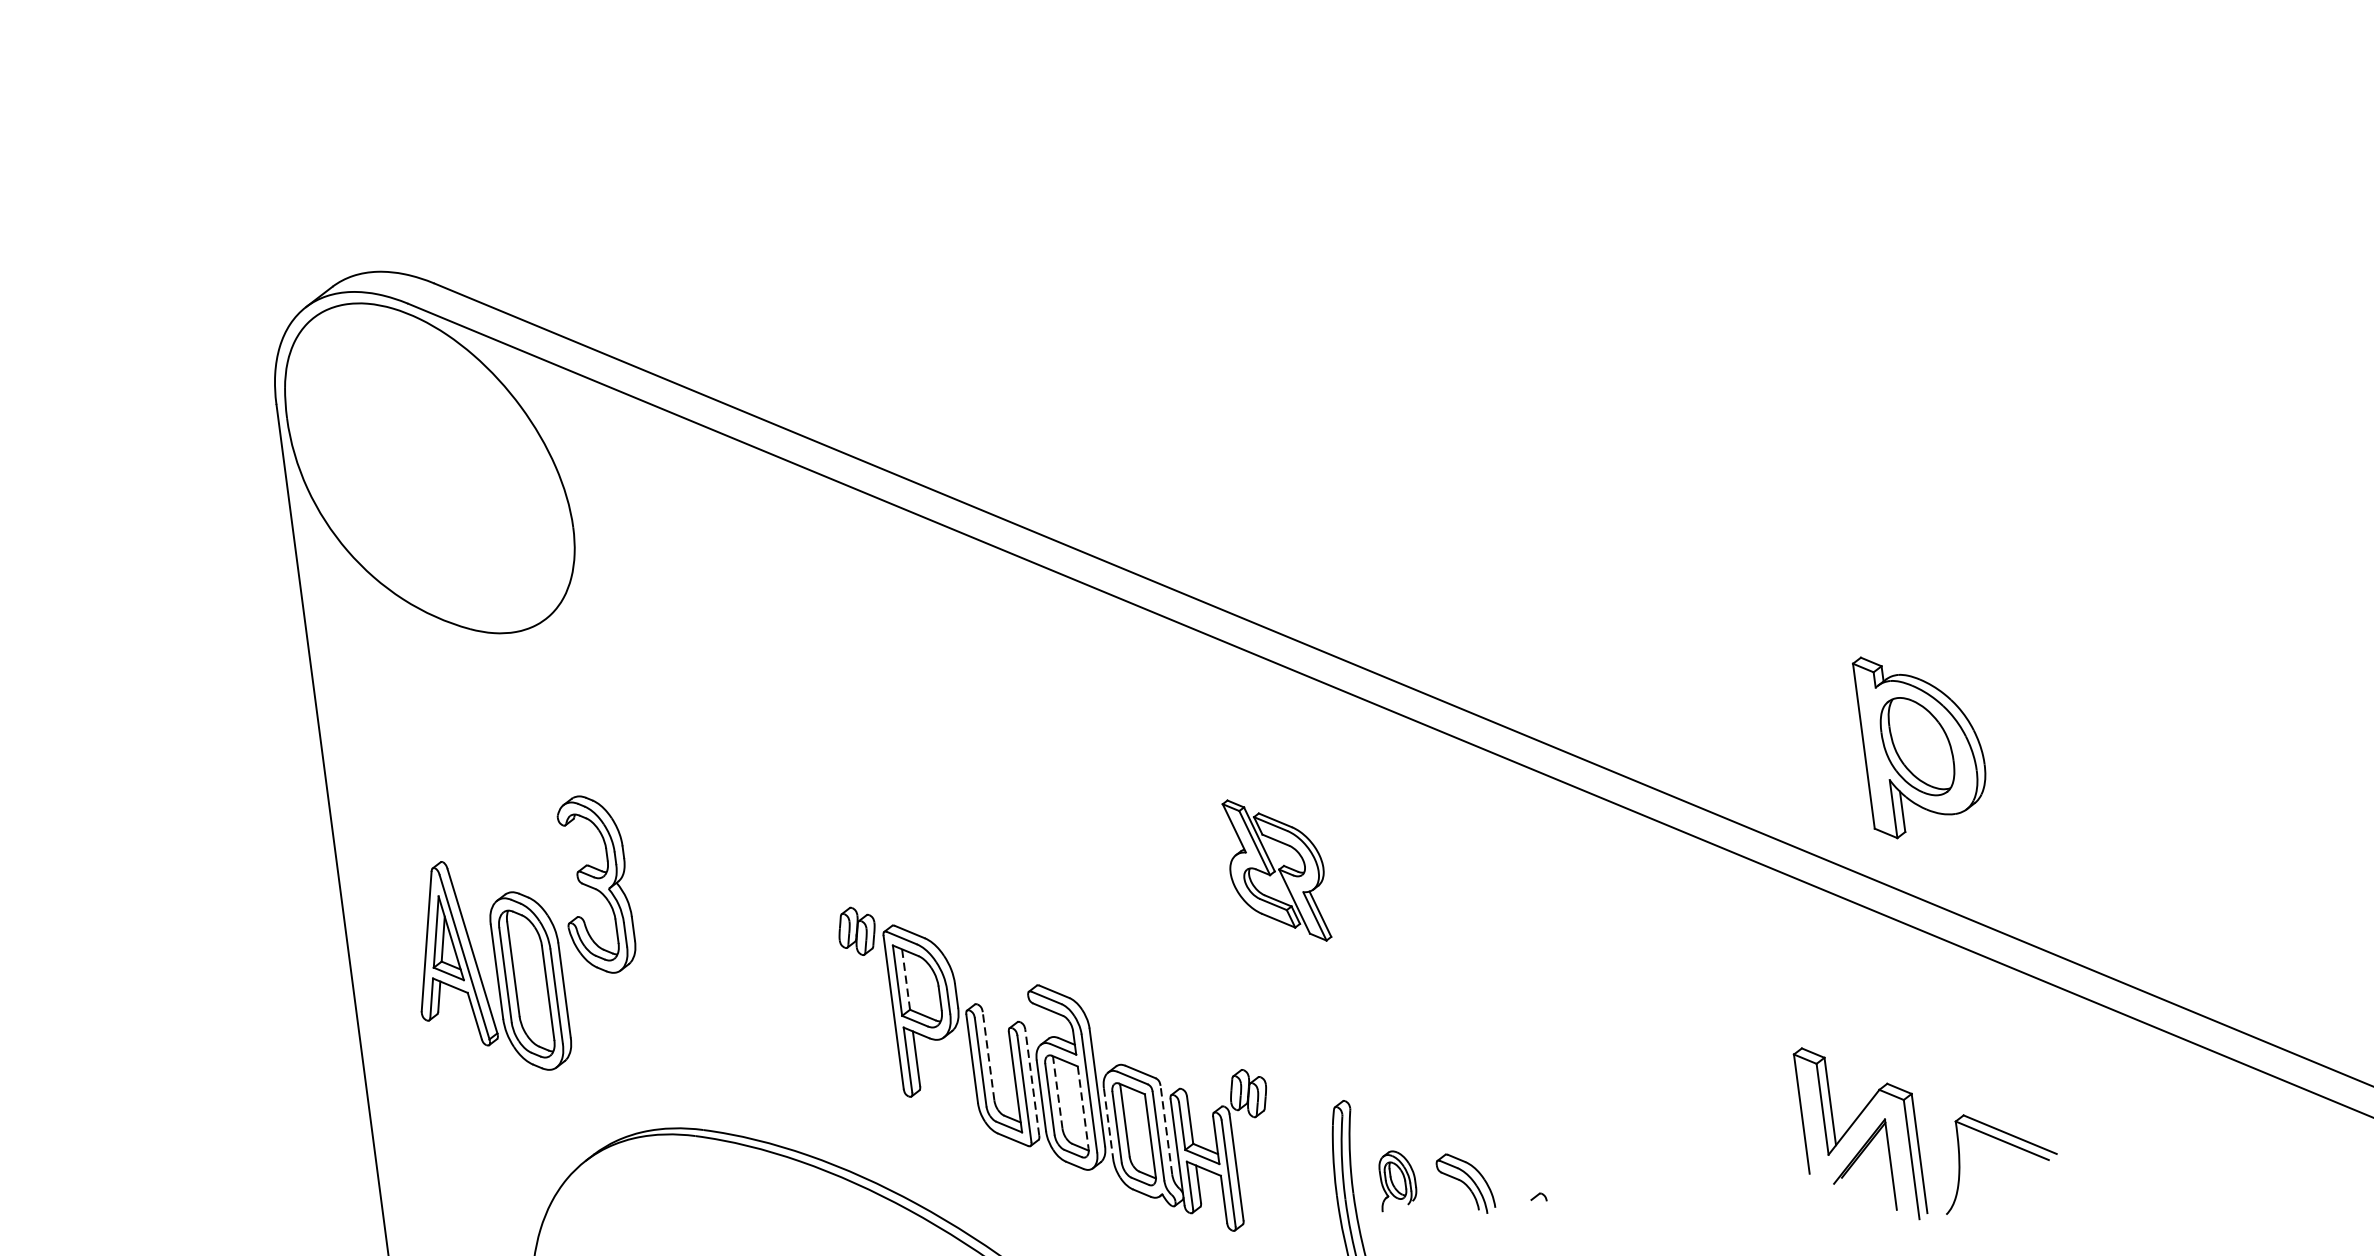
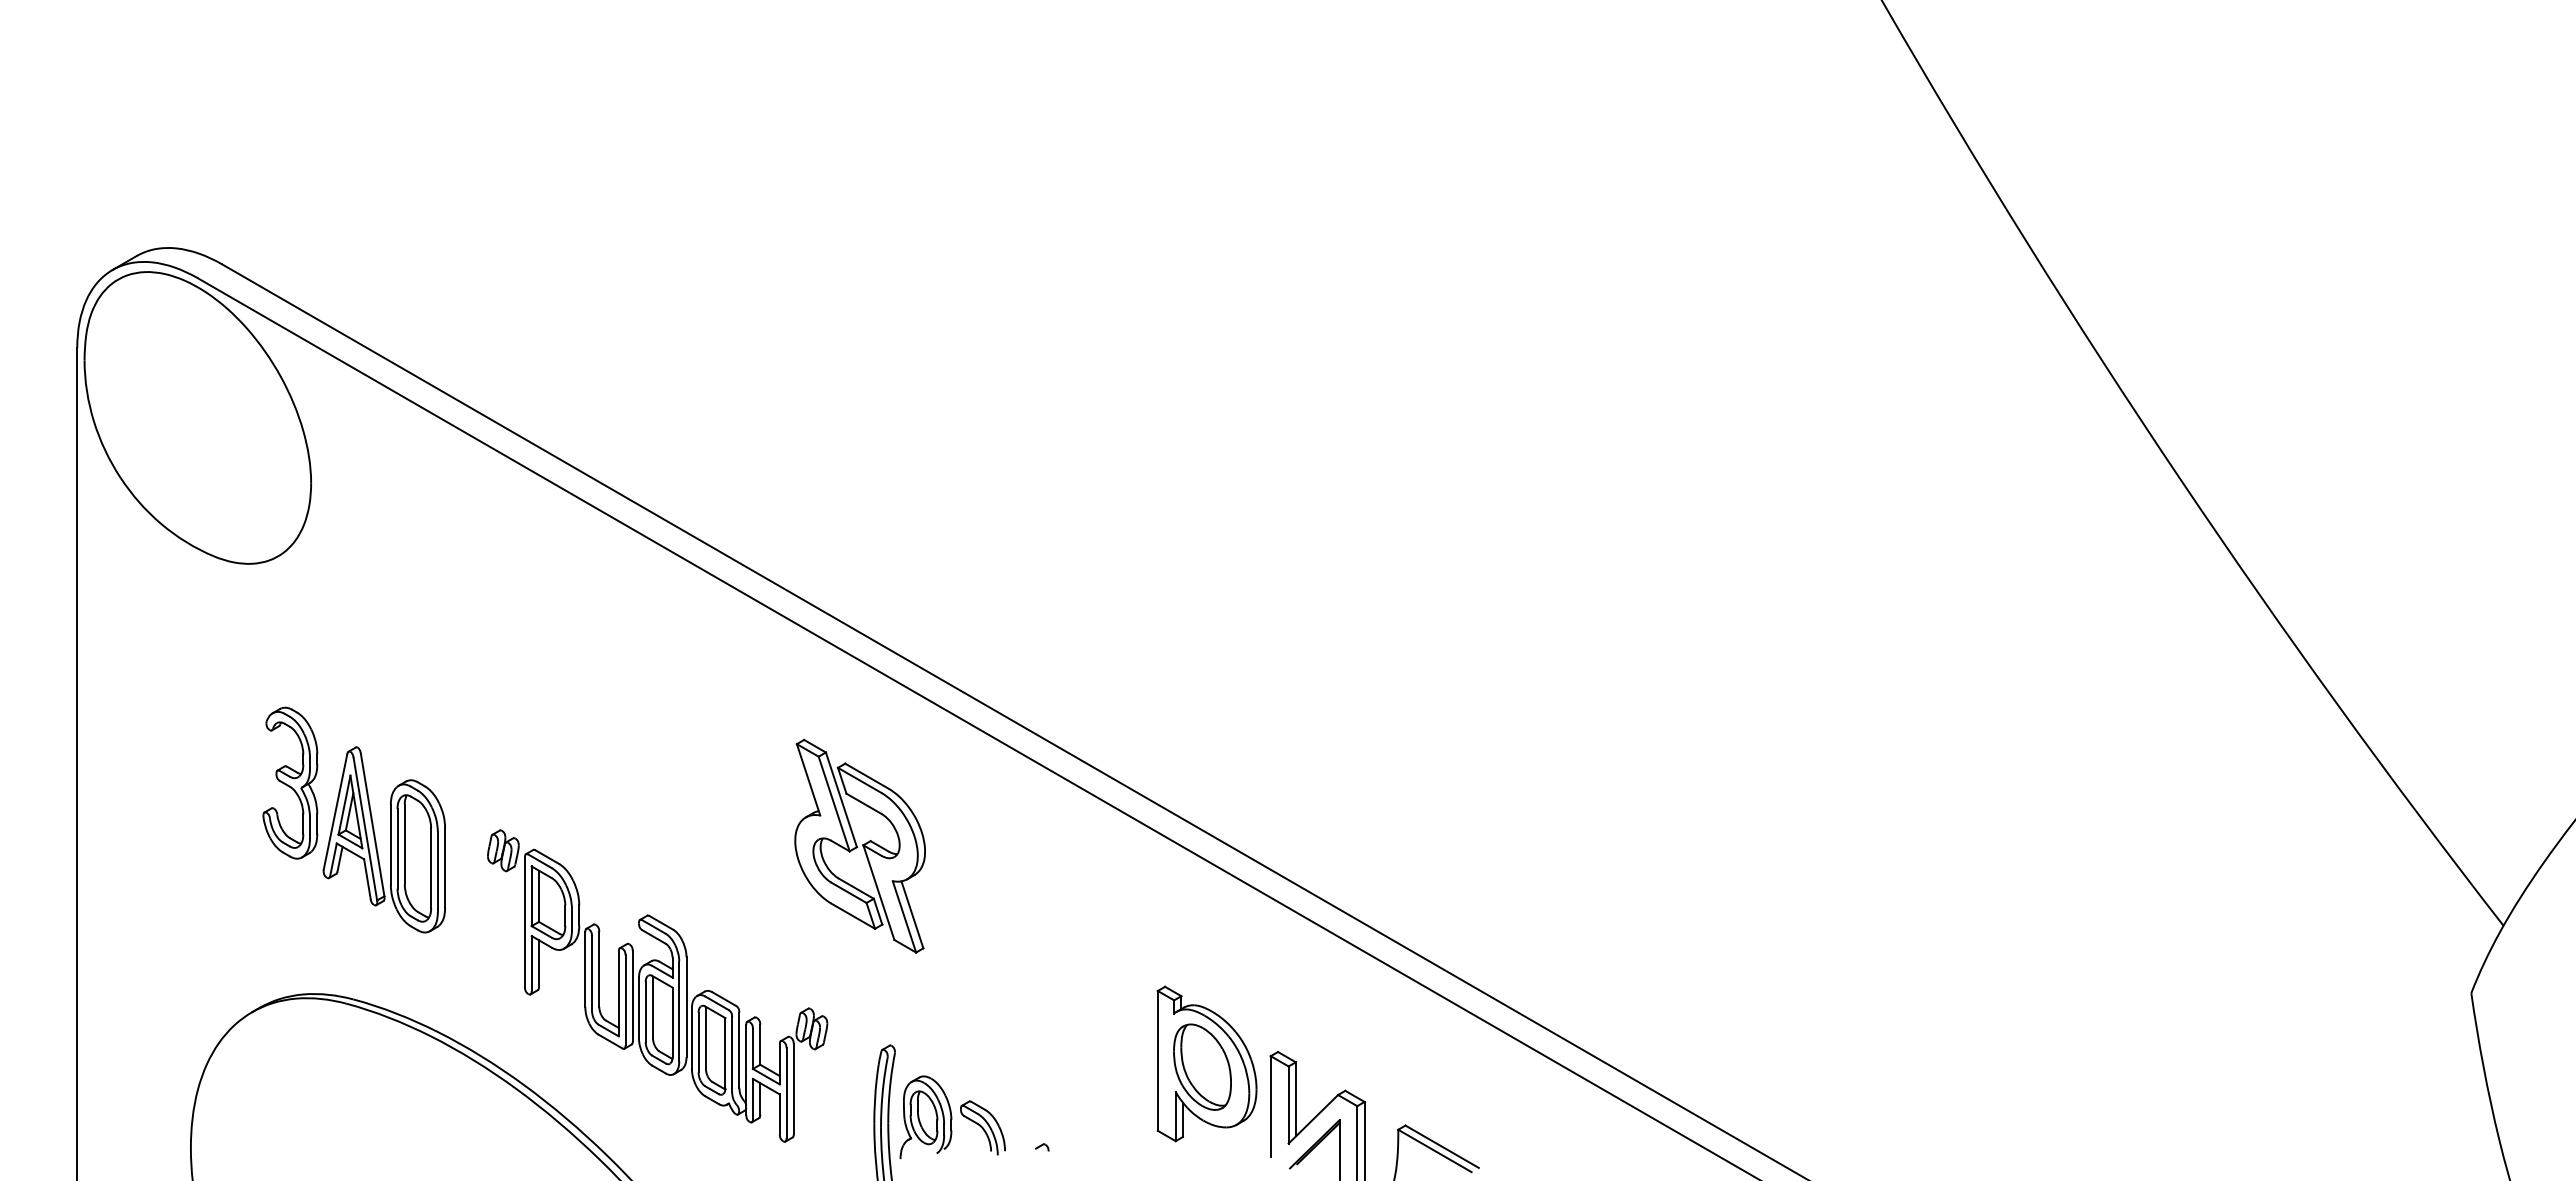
part: (1921, 741) -> (1206, 1063), moved
part: (1276, 869) -> (859, 845), size x1.67
part: (495, 965) -> (390, 839), moved
line: (905, 979) -> (538, 896), dashed -> solid
line: (988, 1055) -> (599, 968), dashed -> solid
line: (1031, 1083) -> (632, 996), dashed -> solid
line: (1057, 1093) -> (652, 1007), dashed -> solid
line: (1083, 1107) -> (672, 1022), dashed -> solid
line: (1108, 1123) -> (691, 1038), dashed -> solid
line: (1166, 1130) -> (739, 1050), dashed -> solid
part: (1396, 1180) -> (925, 1117), size x1.67

